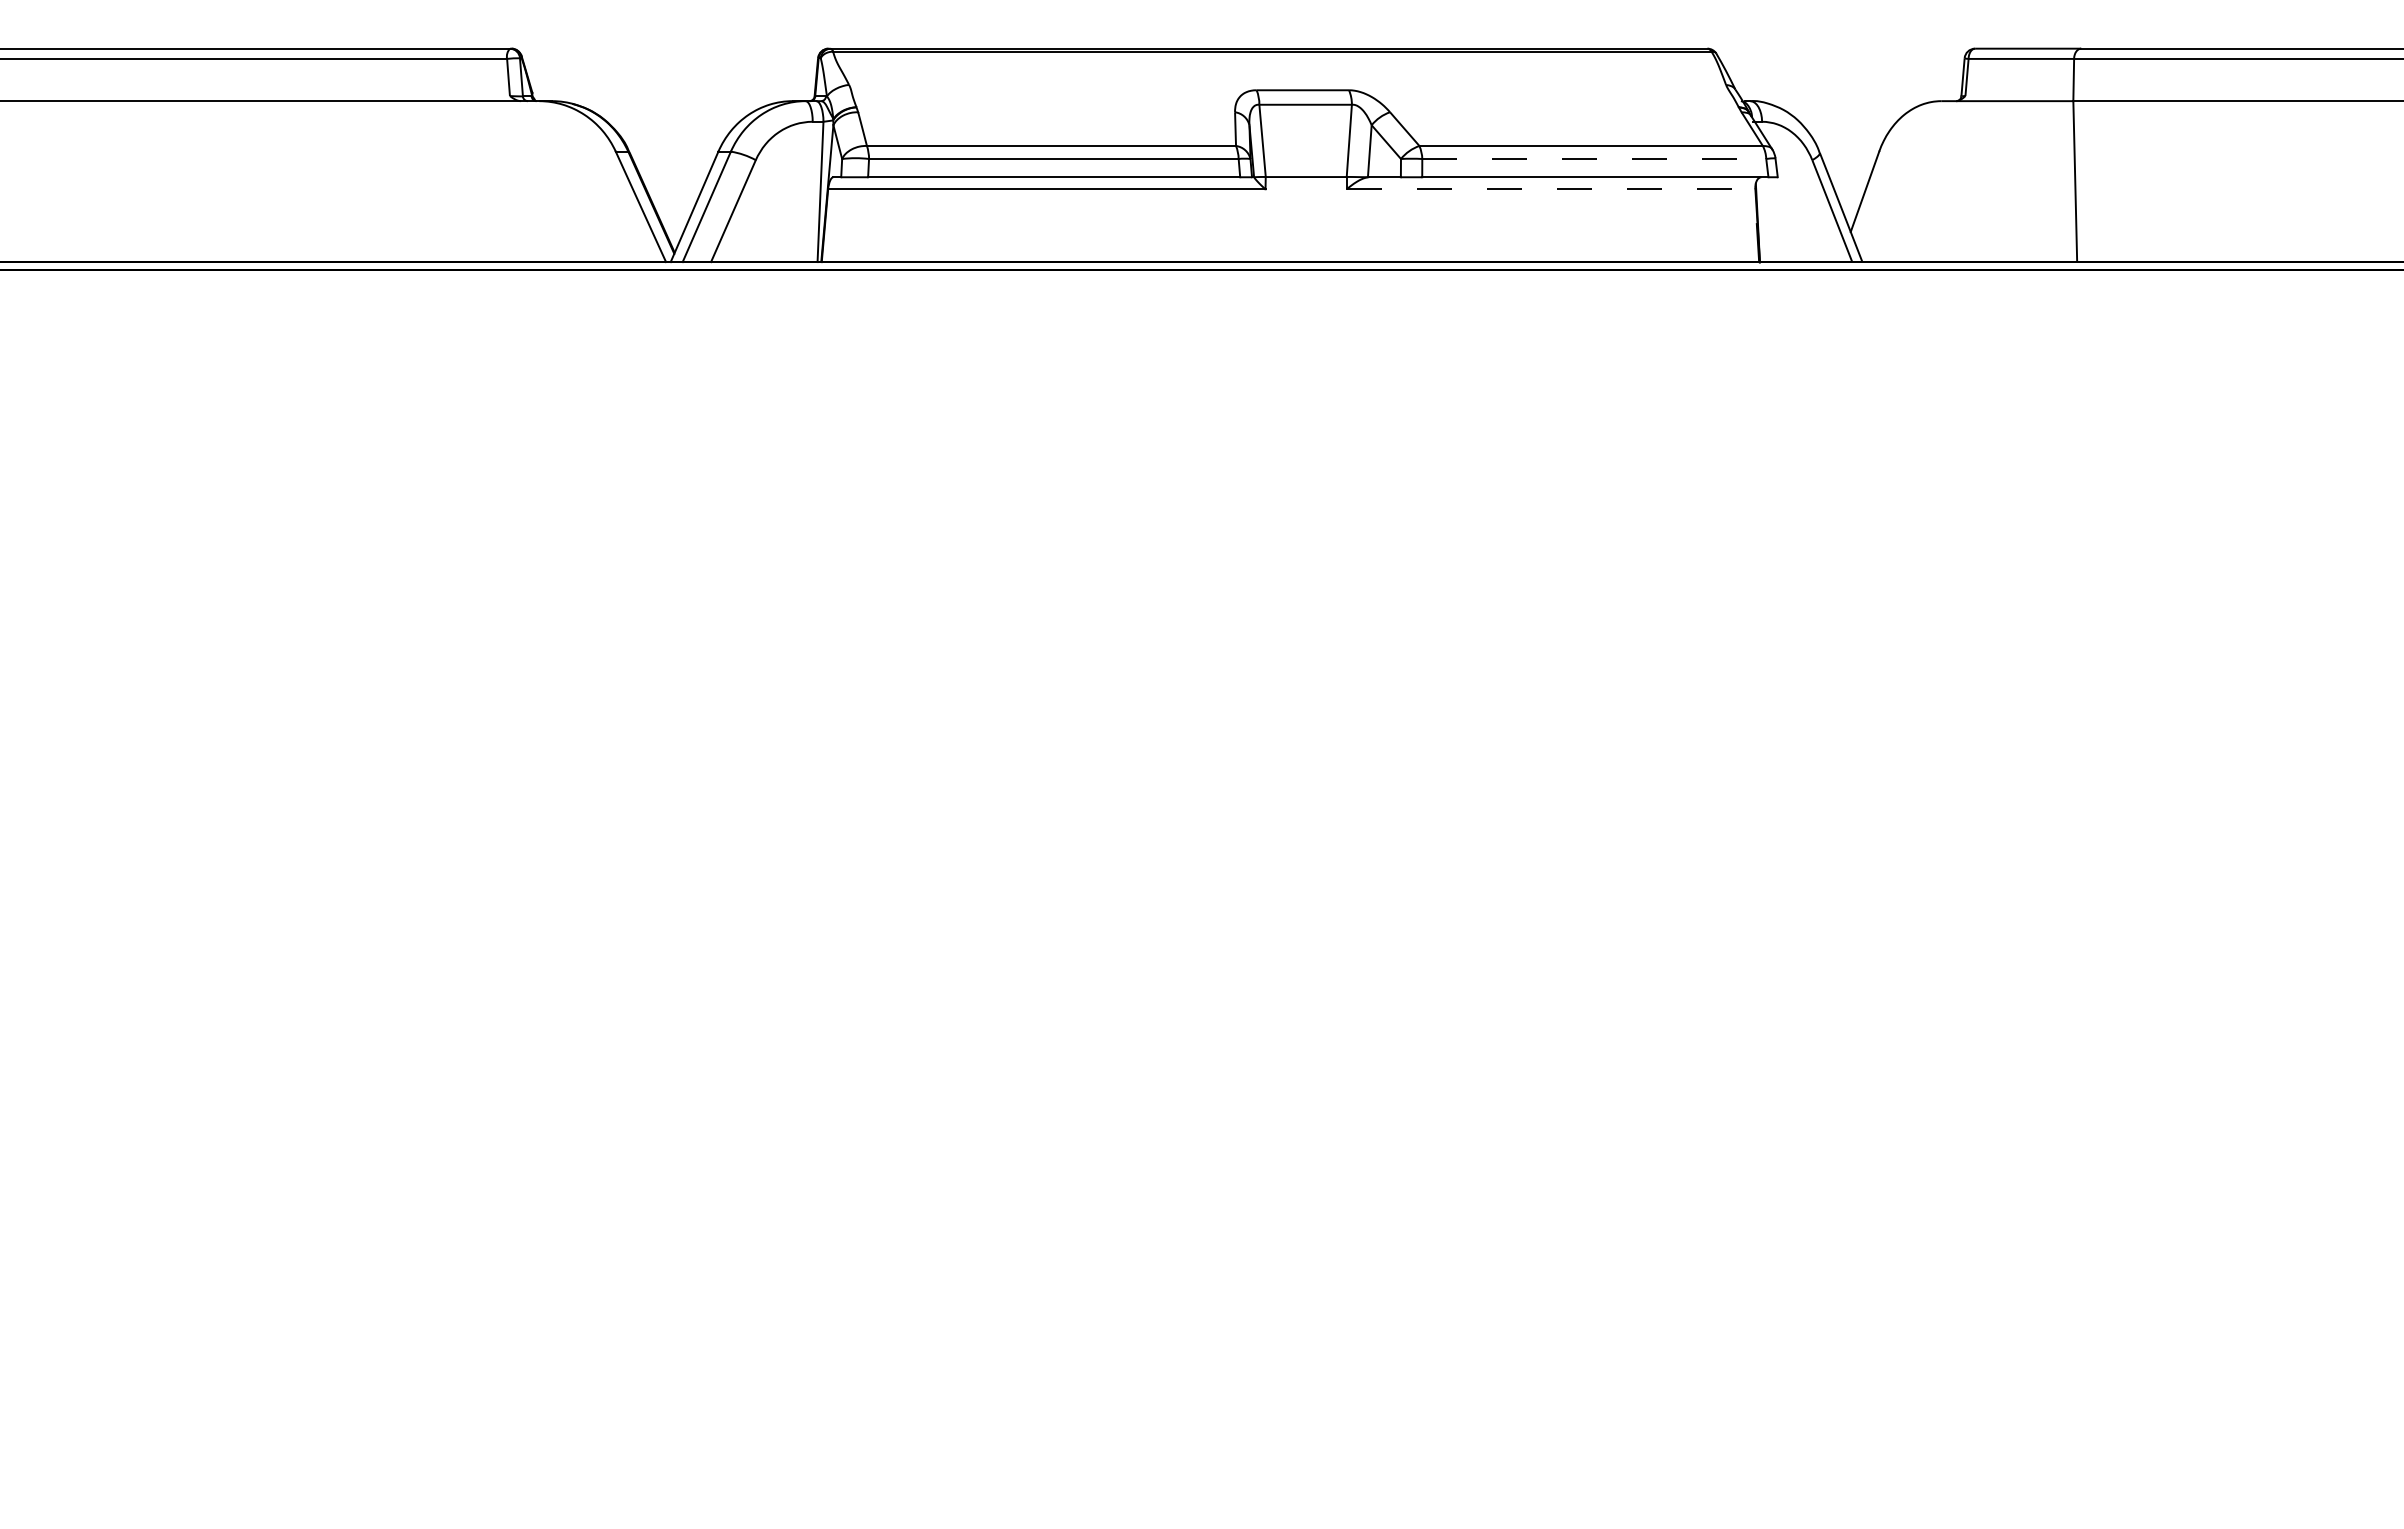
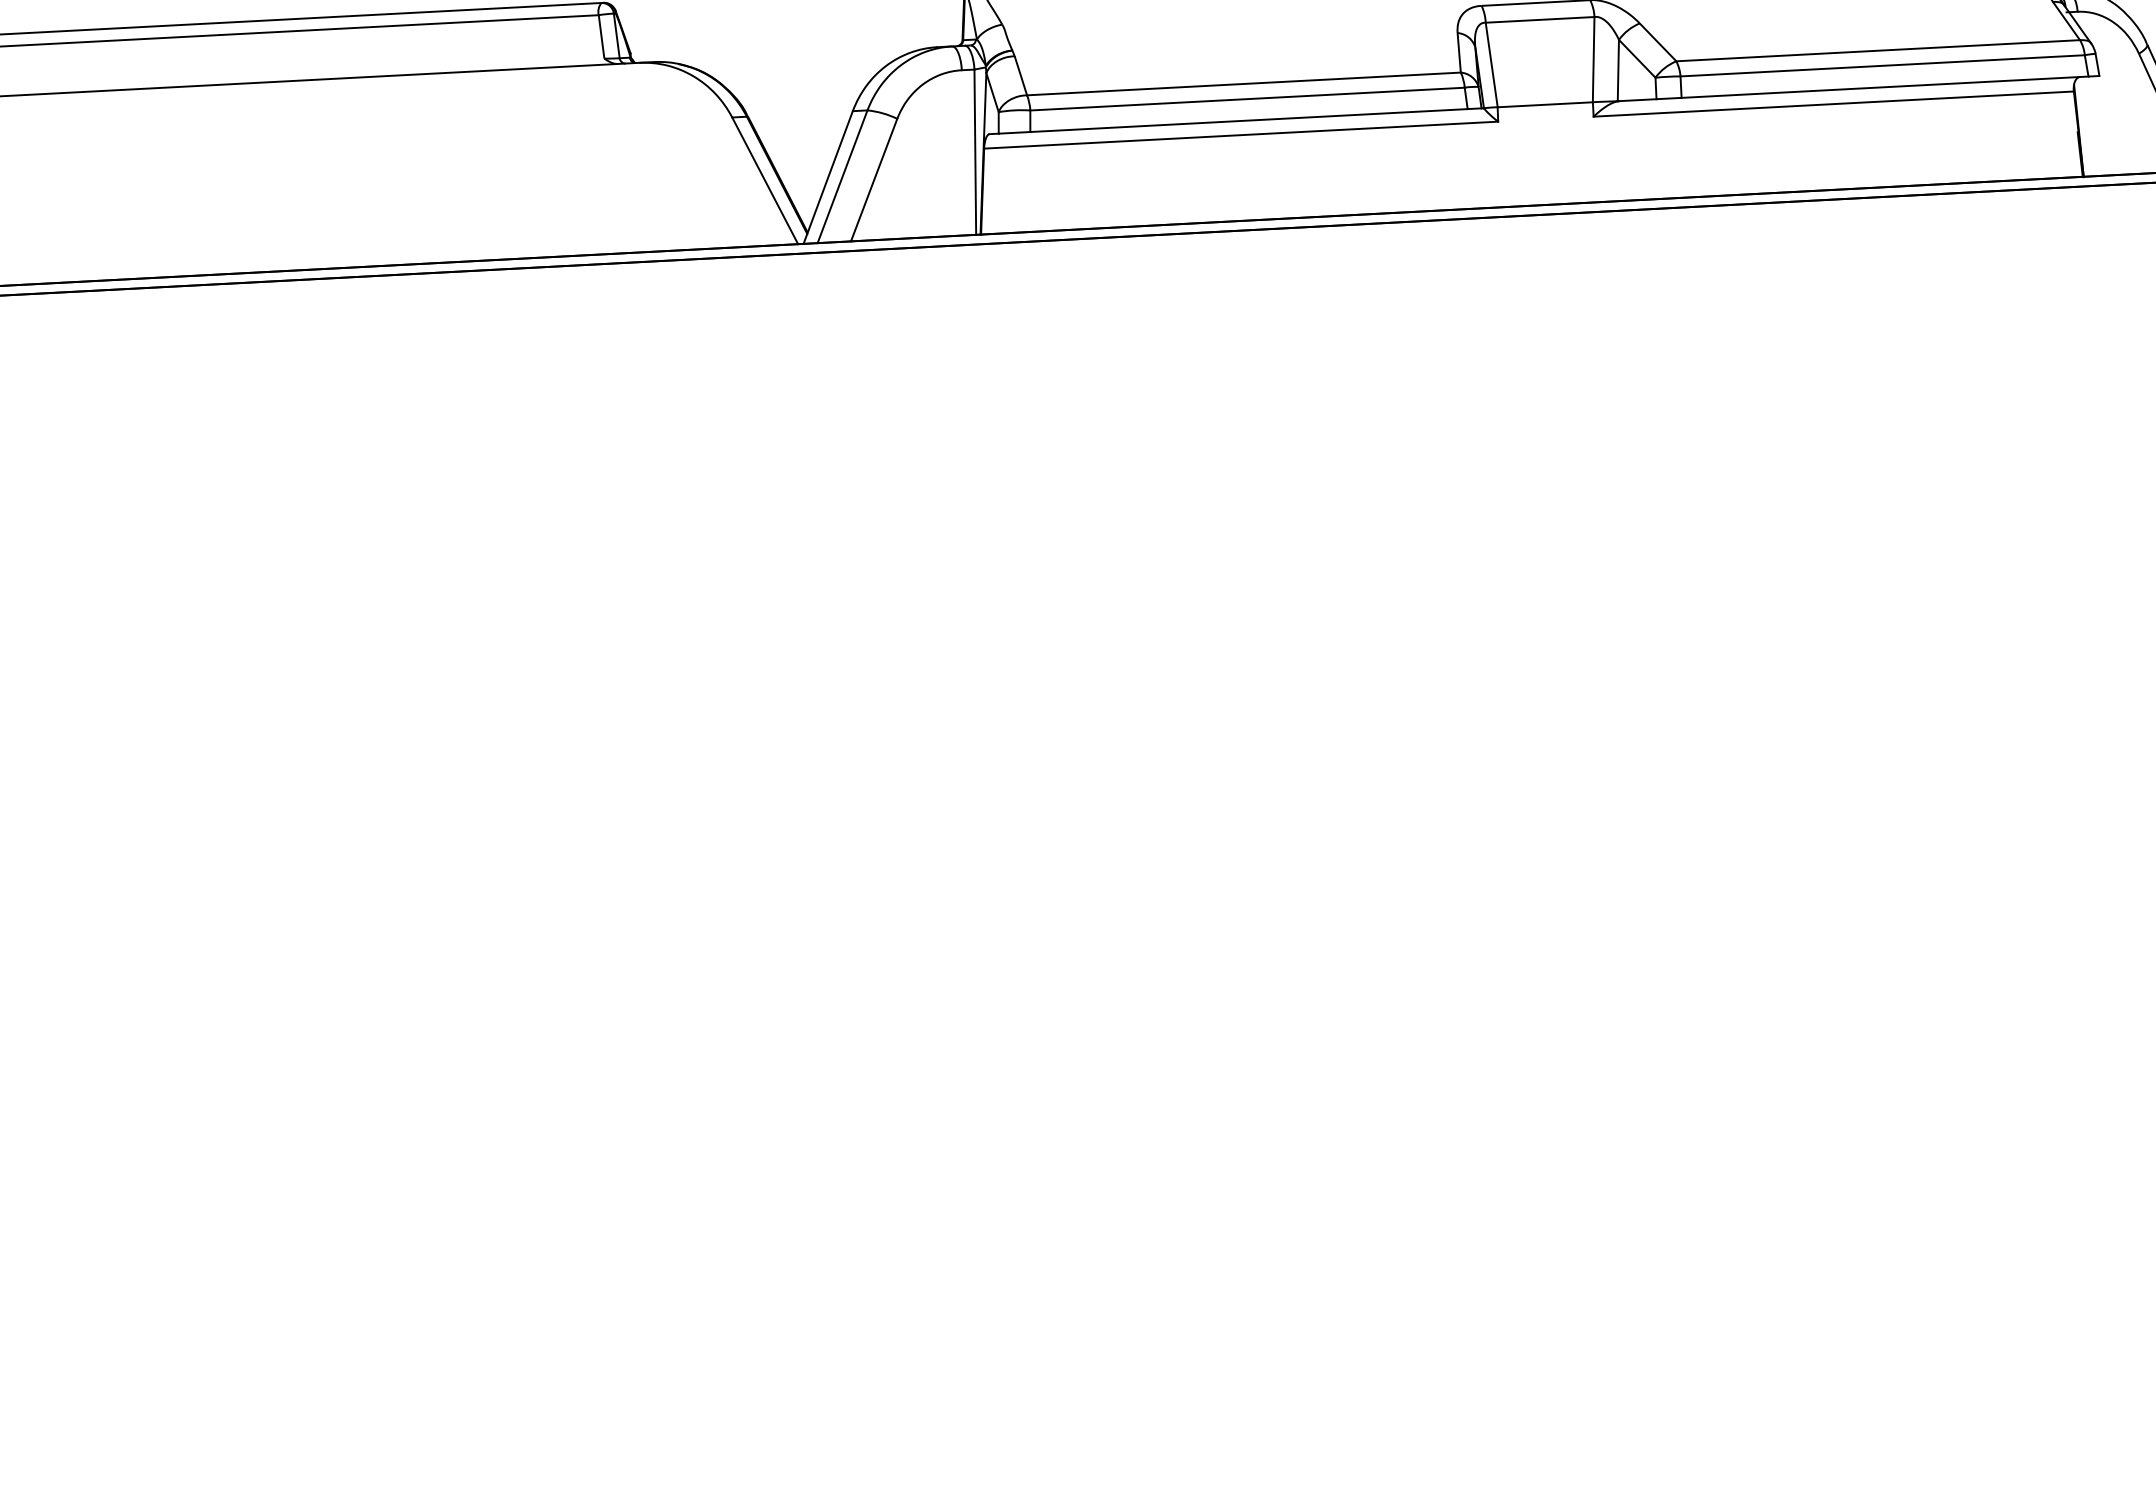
line: (1594, 158) -> (1882, 65), dashed -> solid
line: (1551, 189) -> (1834, 104), dashed -> solid

